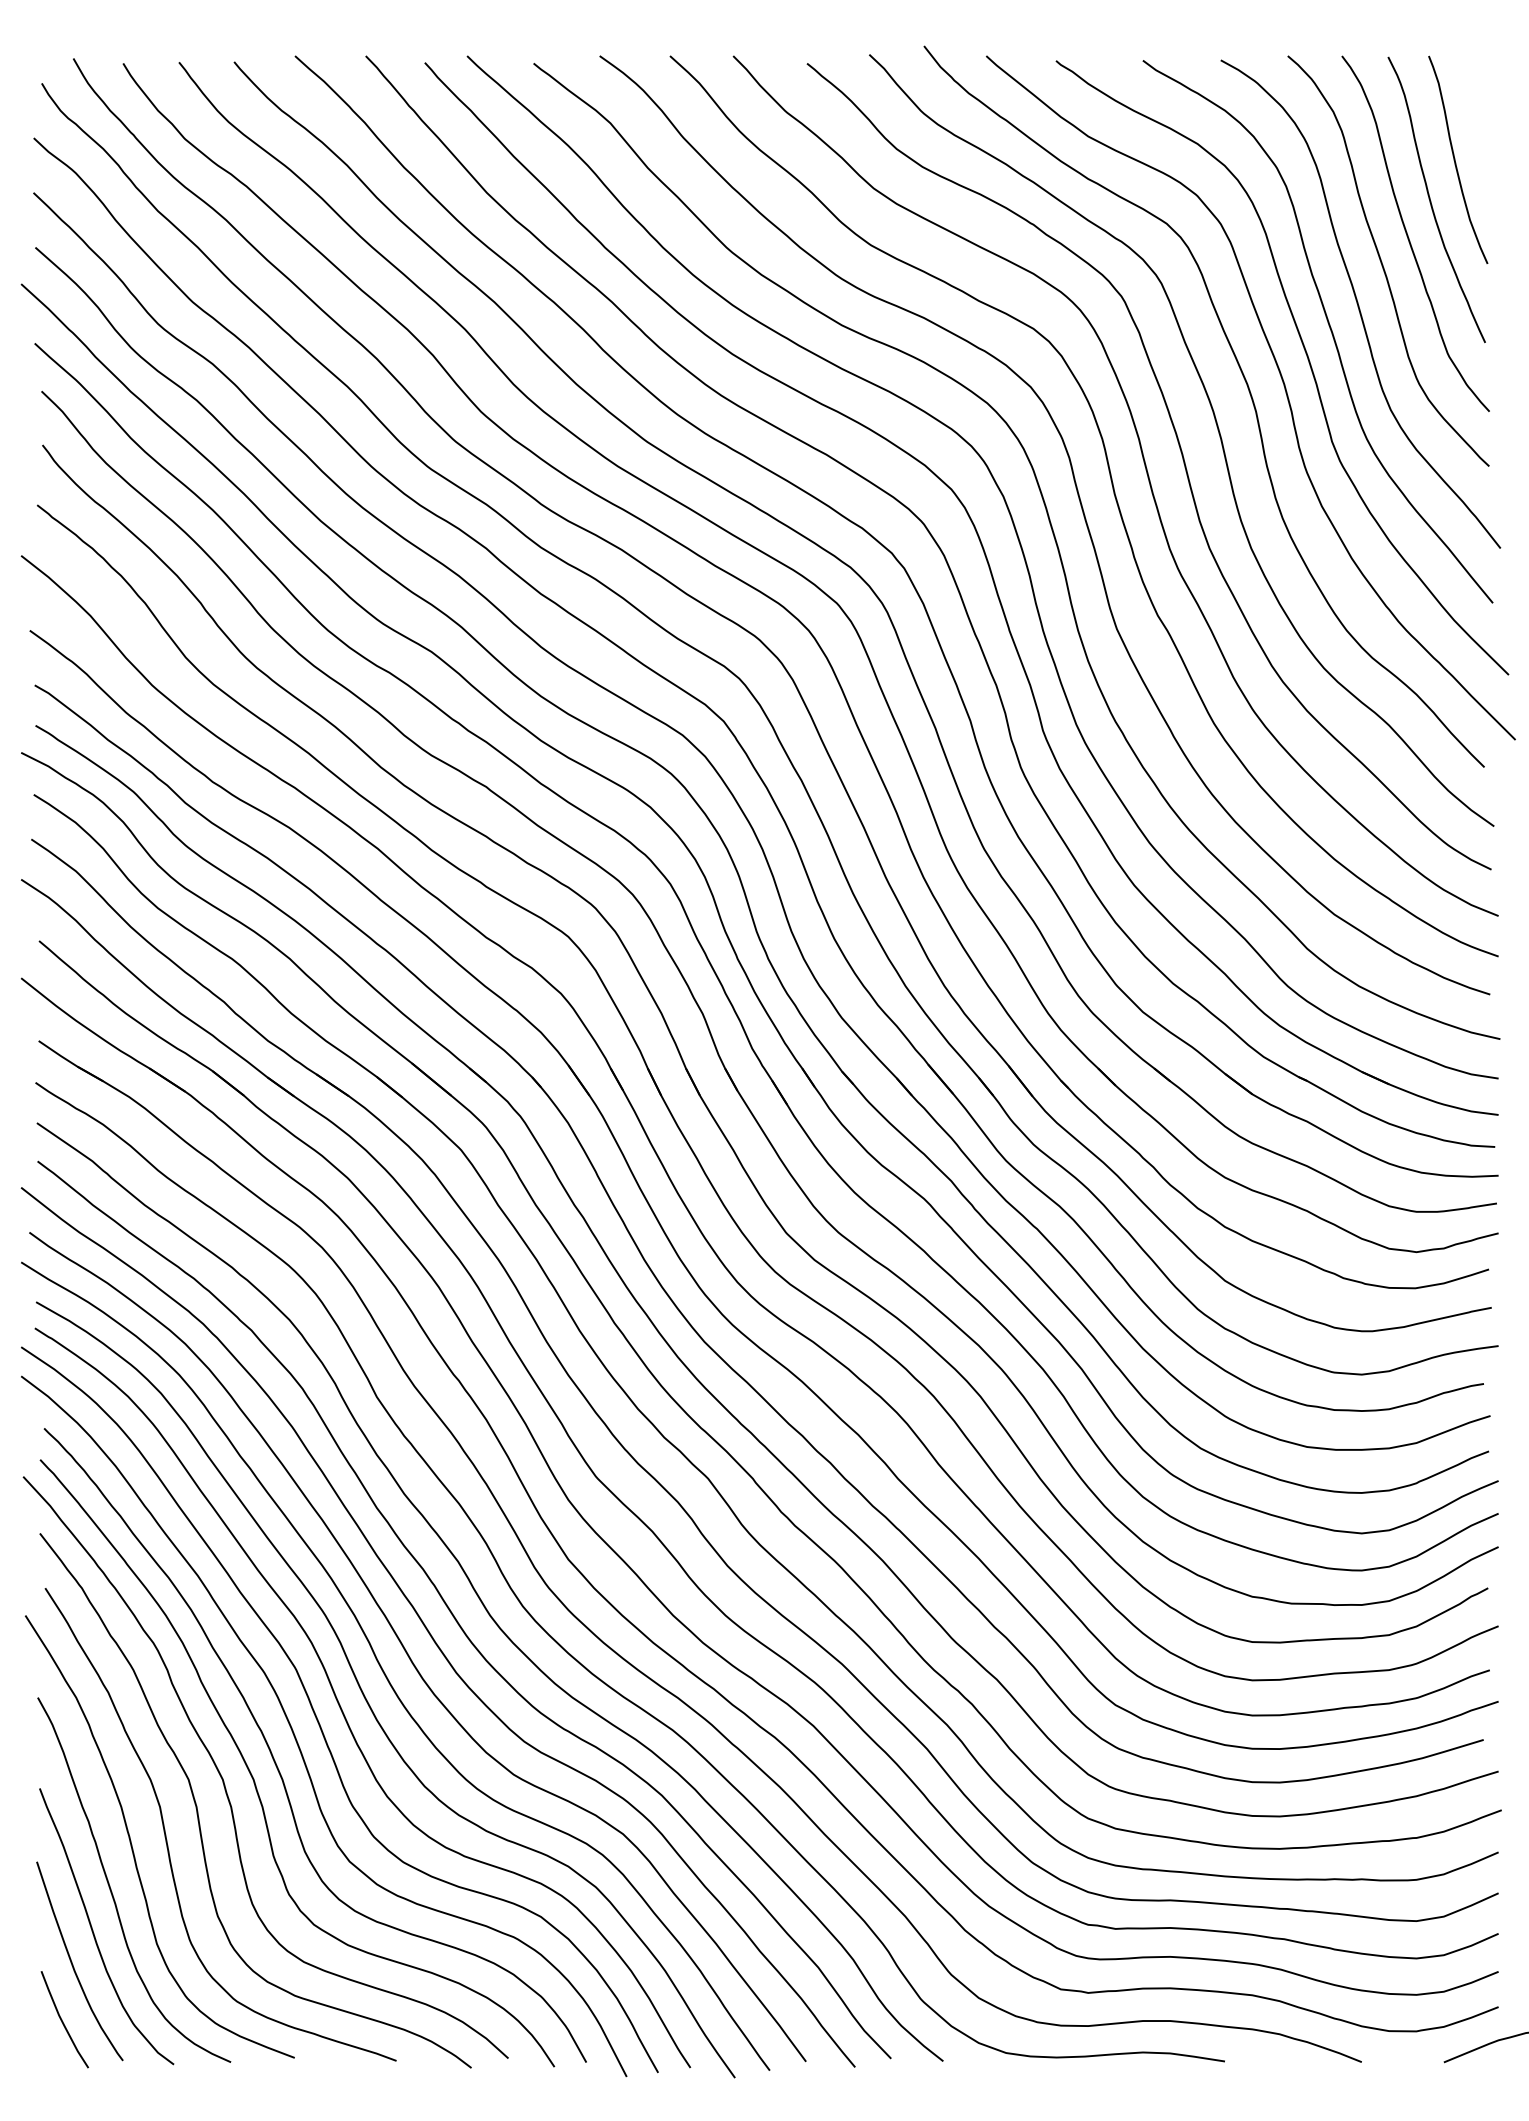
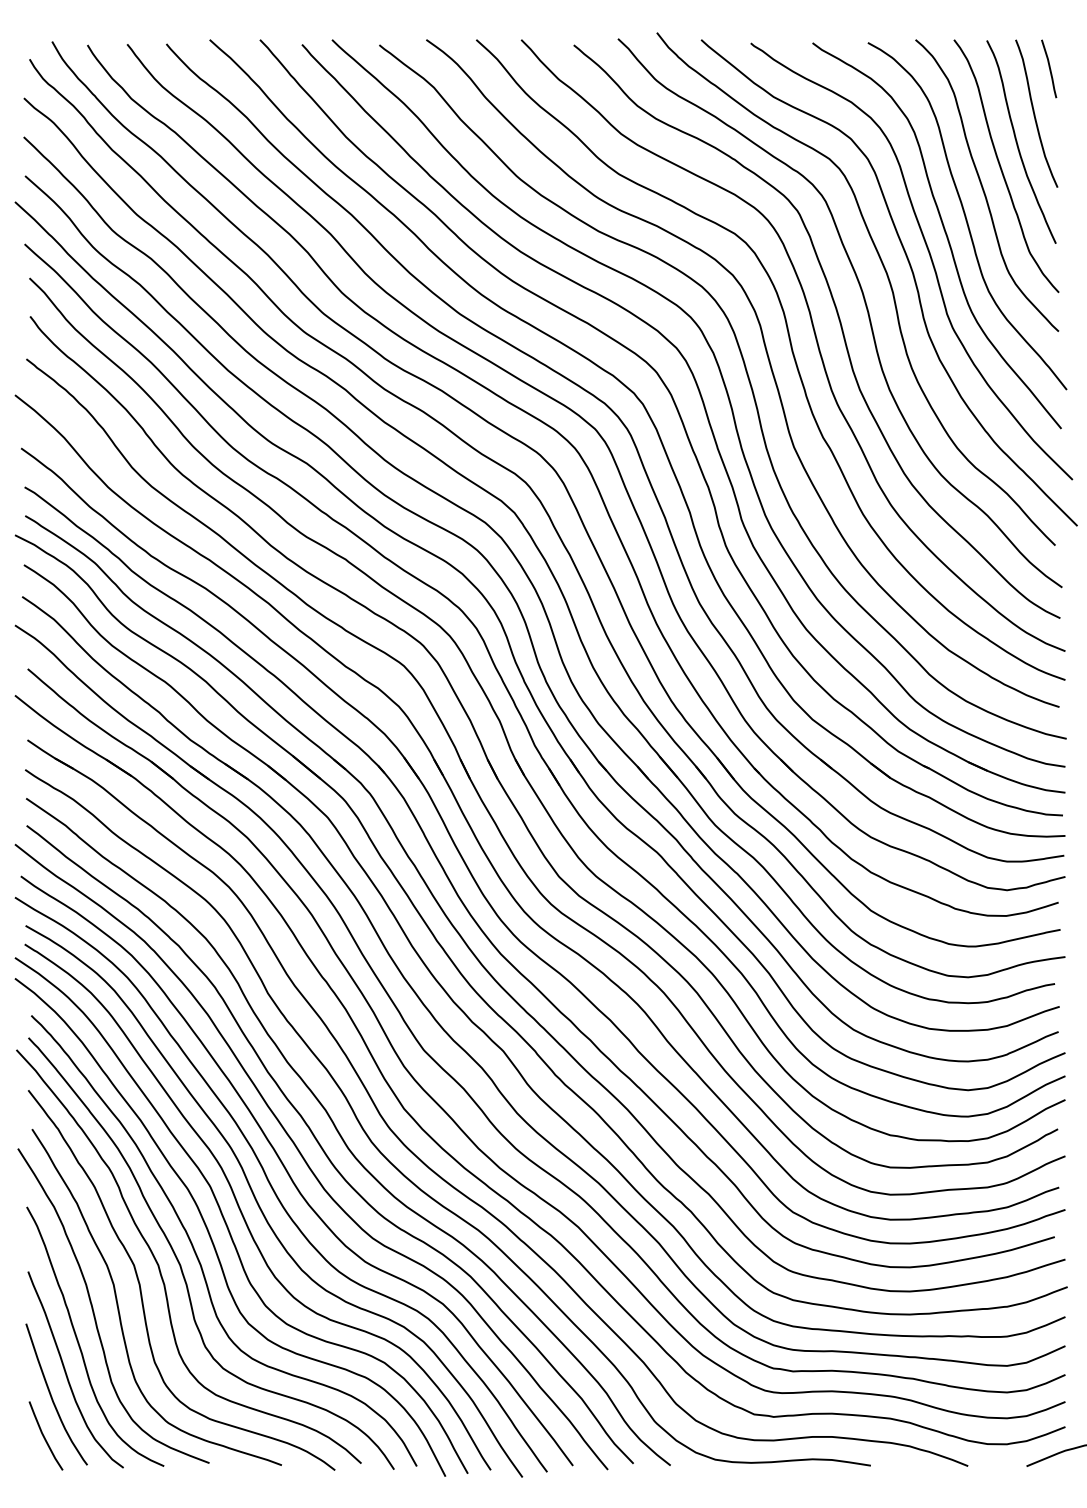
line: (1476, 97) -> (1049, 69), added

